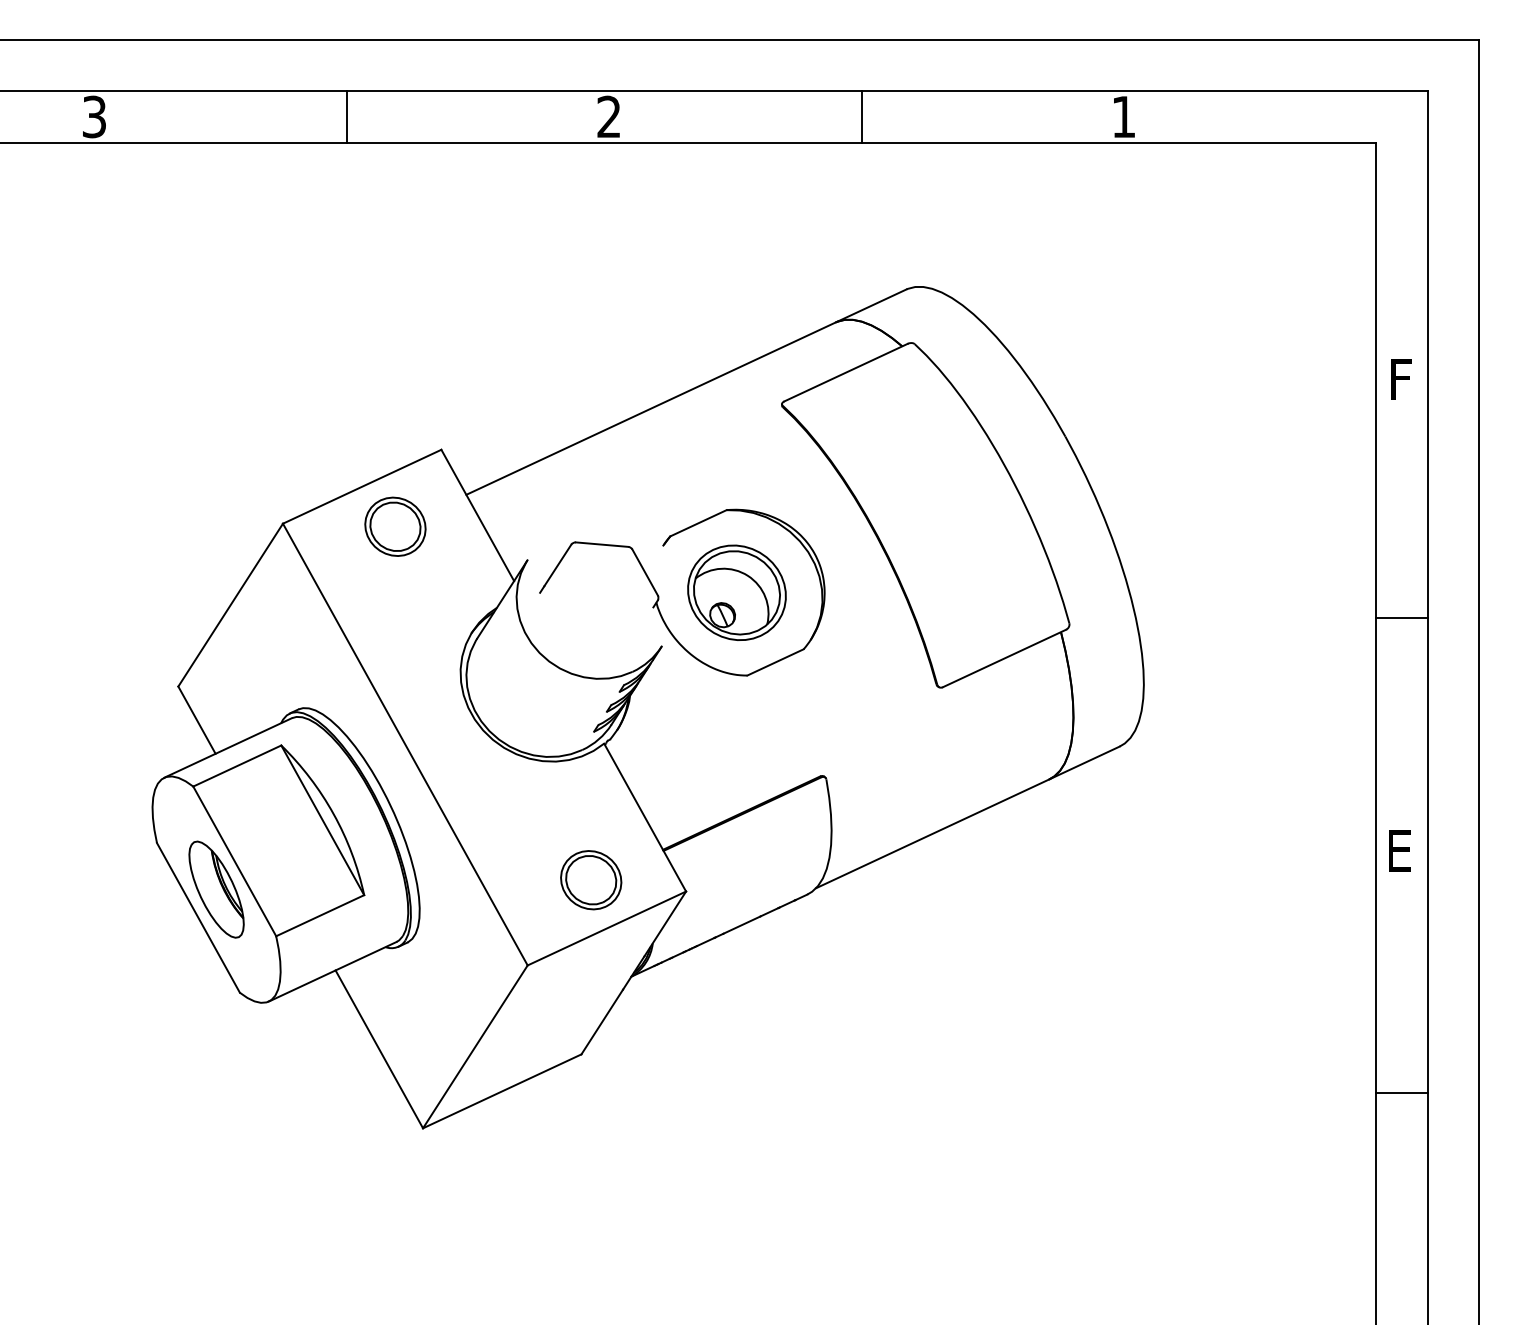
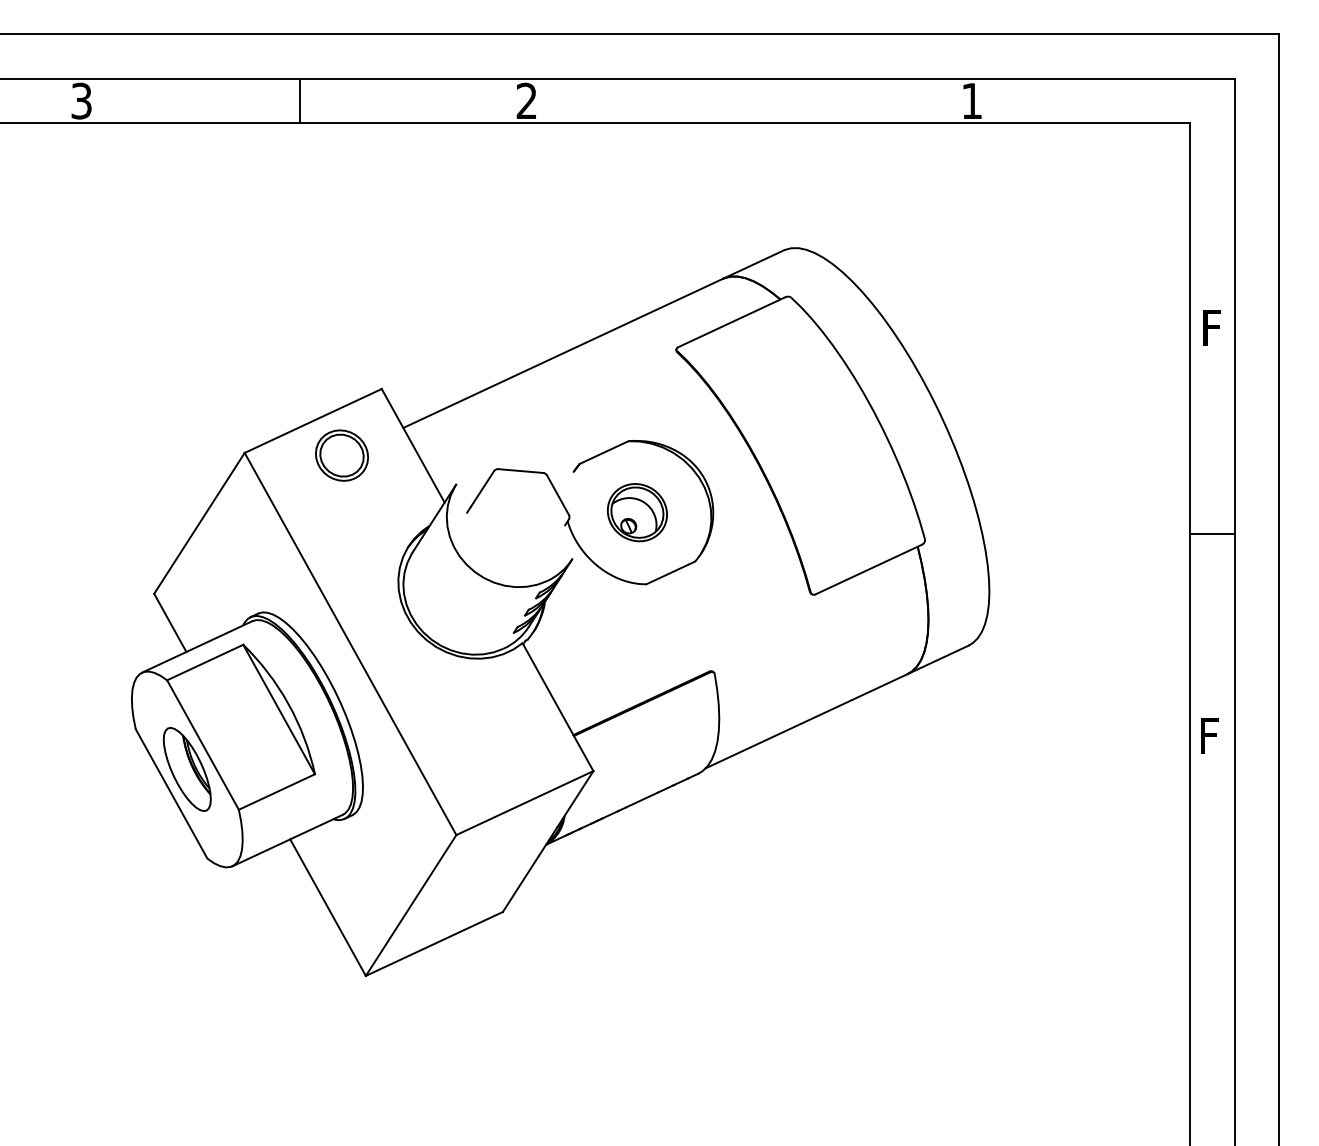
line: (861, 116) -> (745, 100), removed
part: (736, 592) -> (637, 512), size x0.7
text: (1401, 850) -> (1212, 735), E -> F
part: (591, 880) -> (511, 761), removed
line: (1401, 1093) -> (1212, 945), removed

